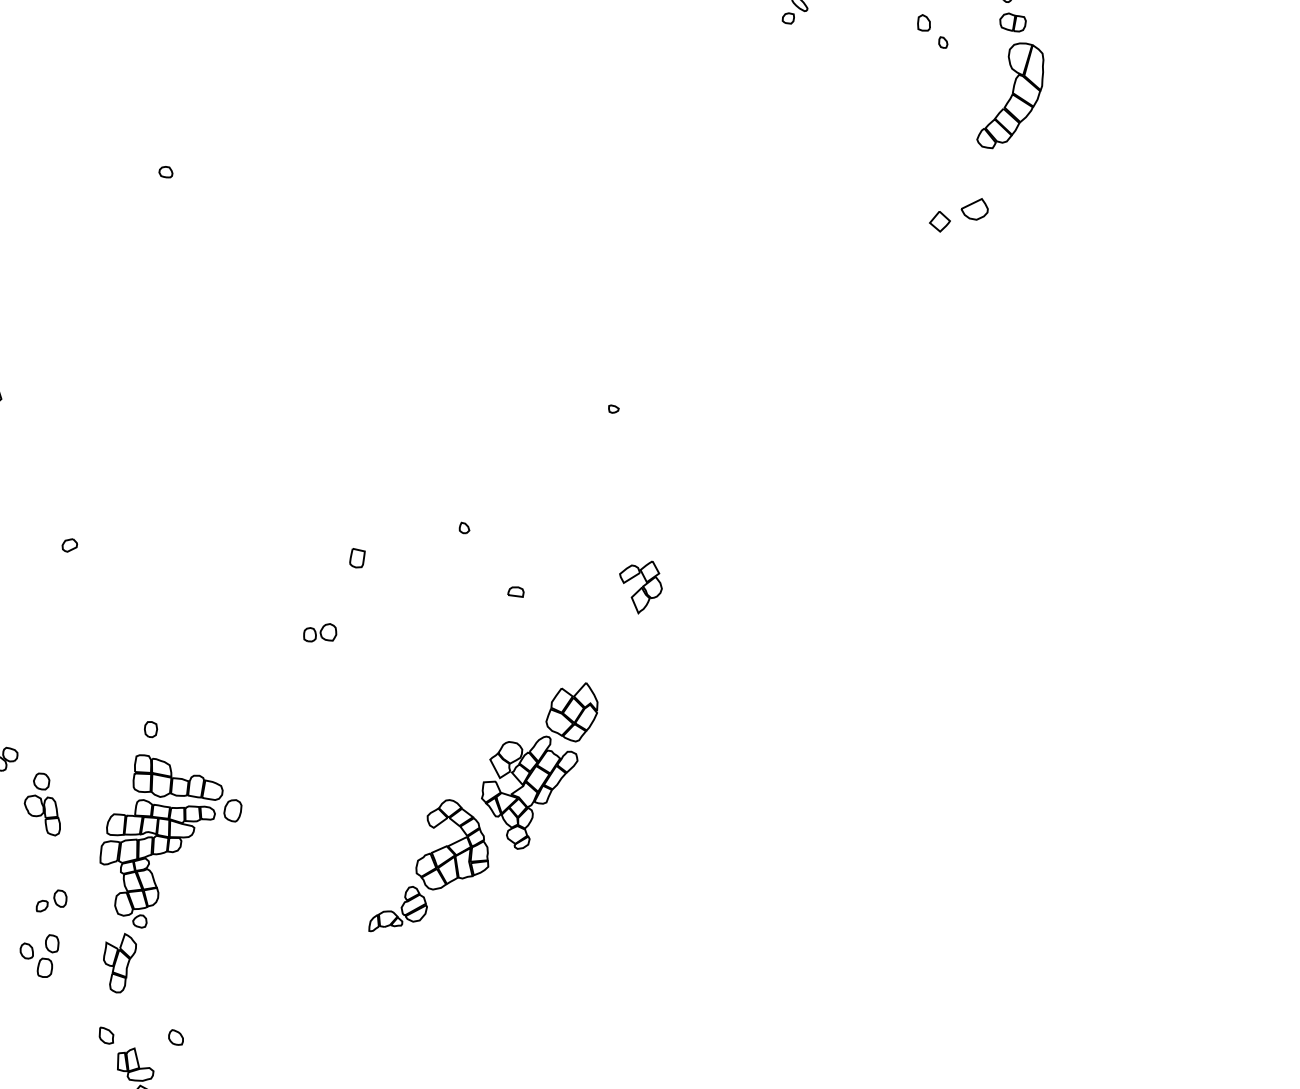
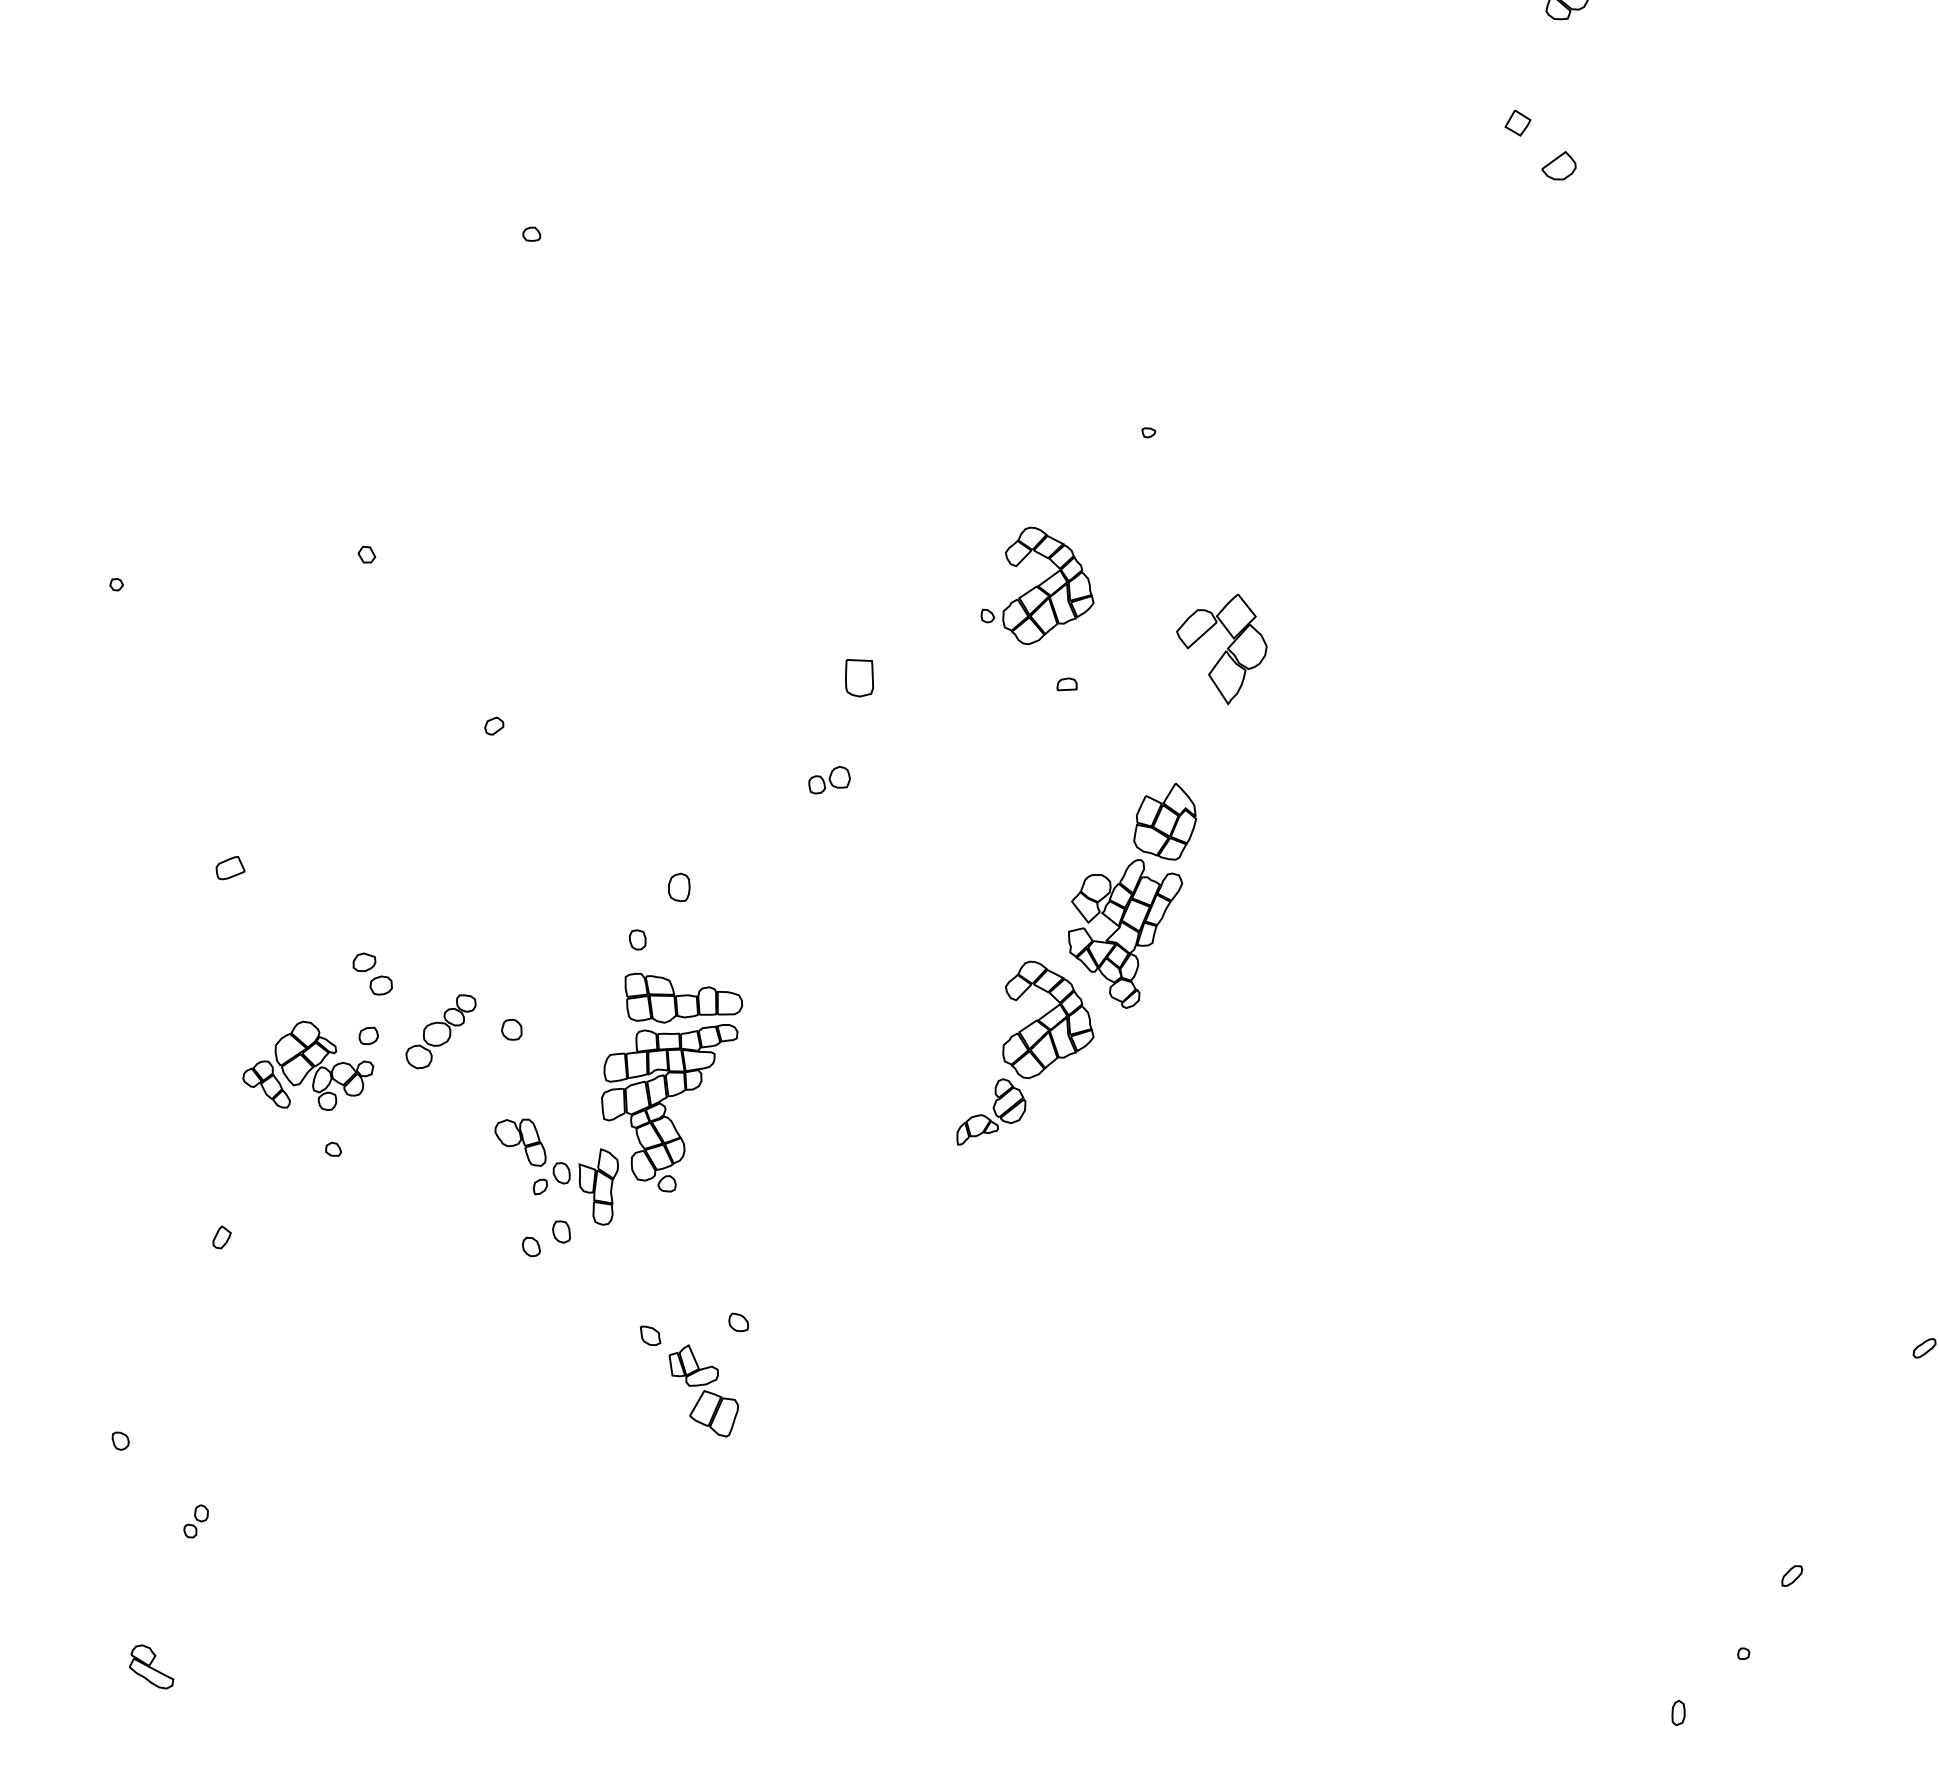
part: (974, 208) -> (1558, 165), moved
part: (515, 513) -> (1048, 585), added
part: (357, 558) -> (859, 678), size x1.6
part: (639, 586) -> (1221, 650), size x1.6
part: (233, 810) -> (679, 887), moved
part: (42, 814) -> (520, 1142), moved
part: (117, 962) -> (598, 1186), moved
part: (44, 967) -> (557, 1263), removed

